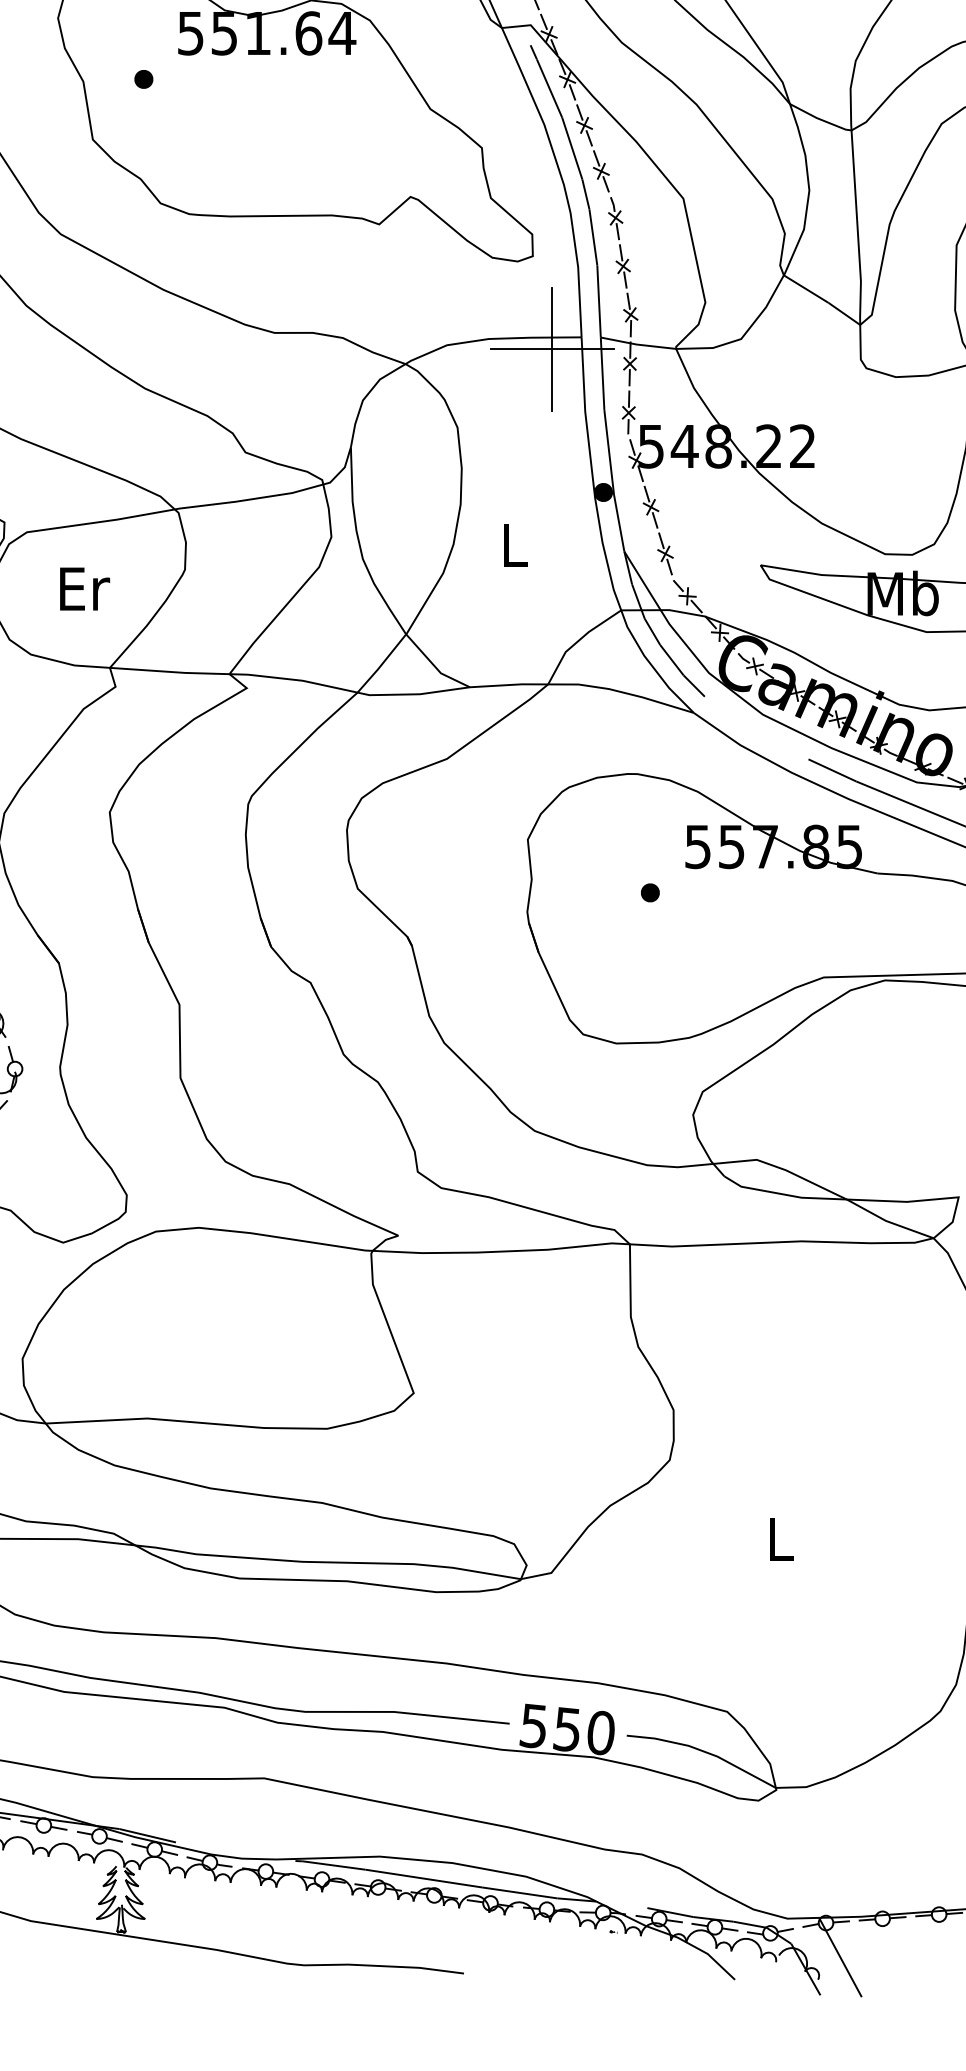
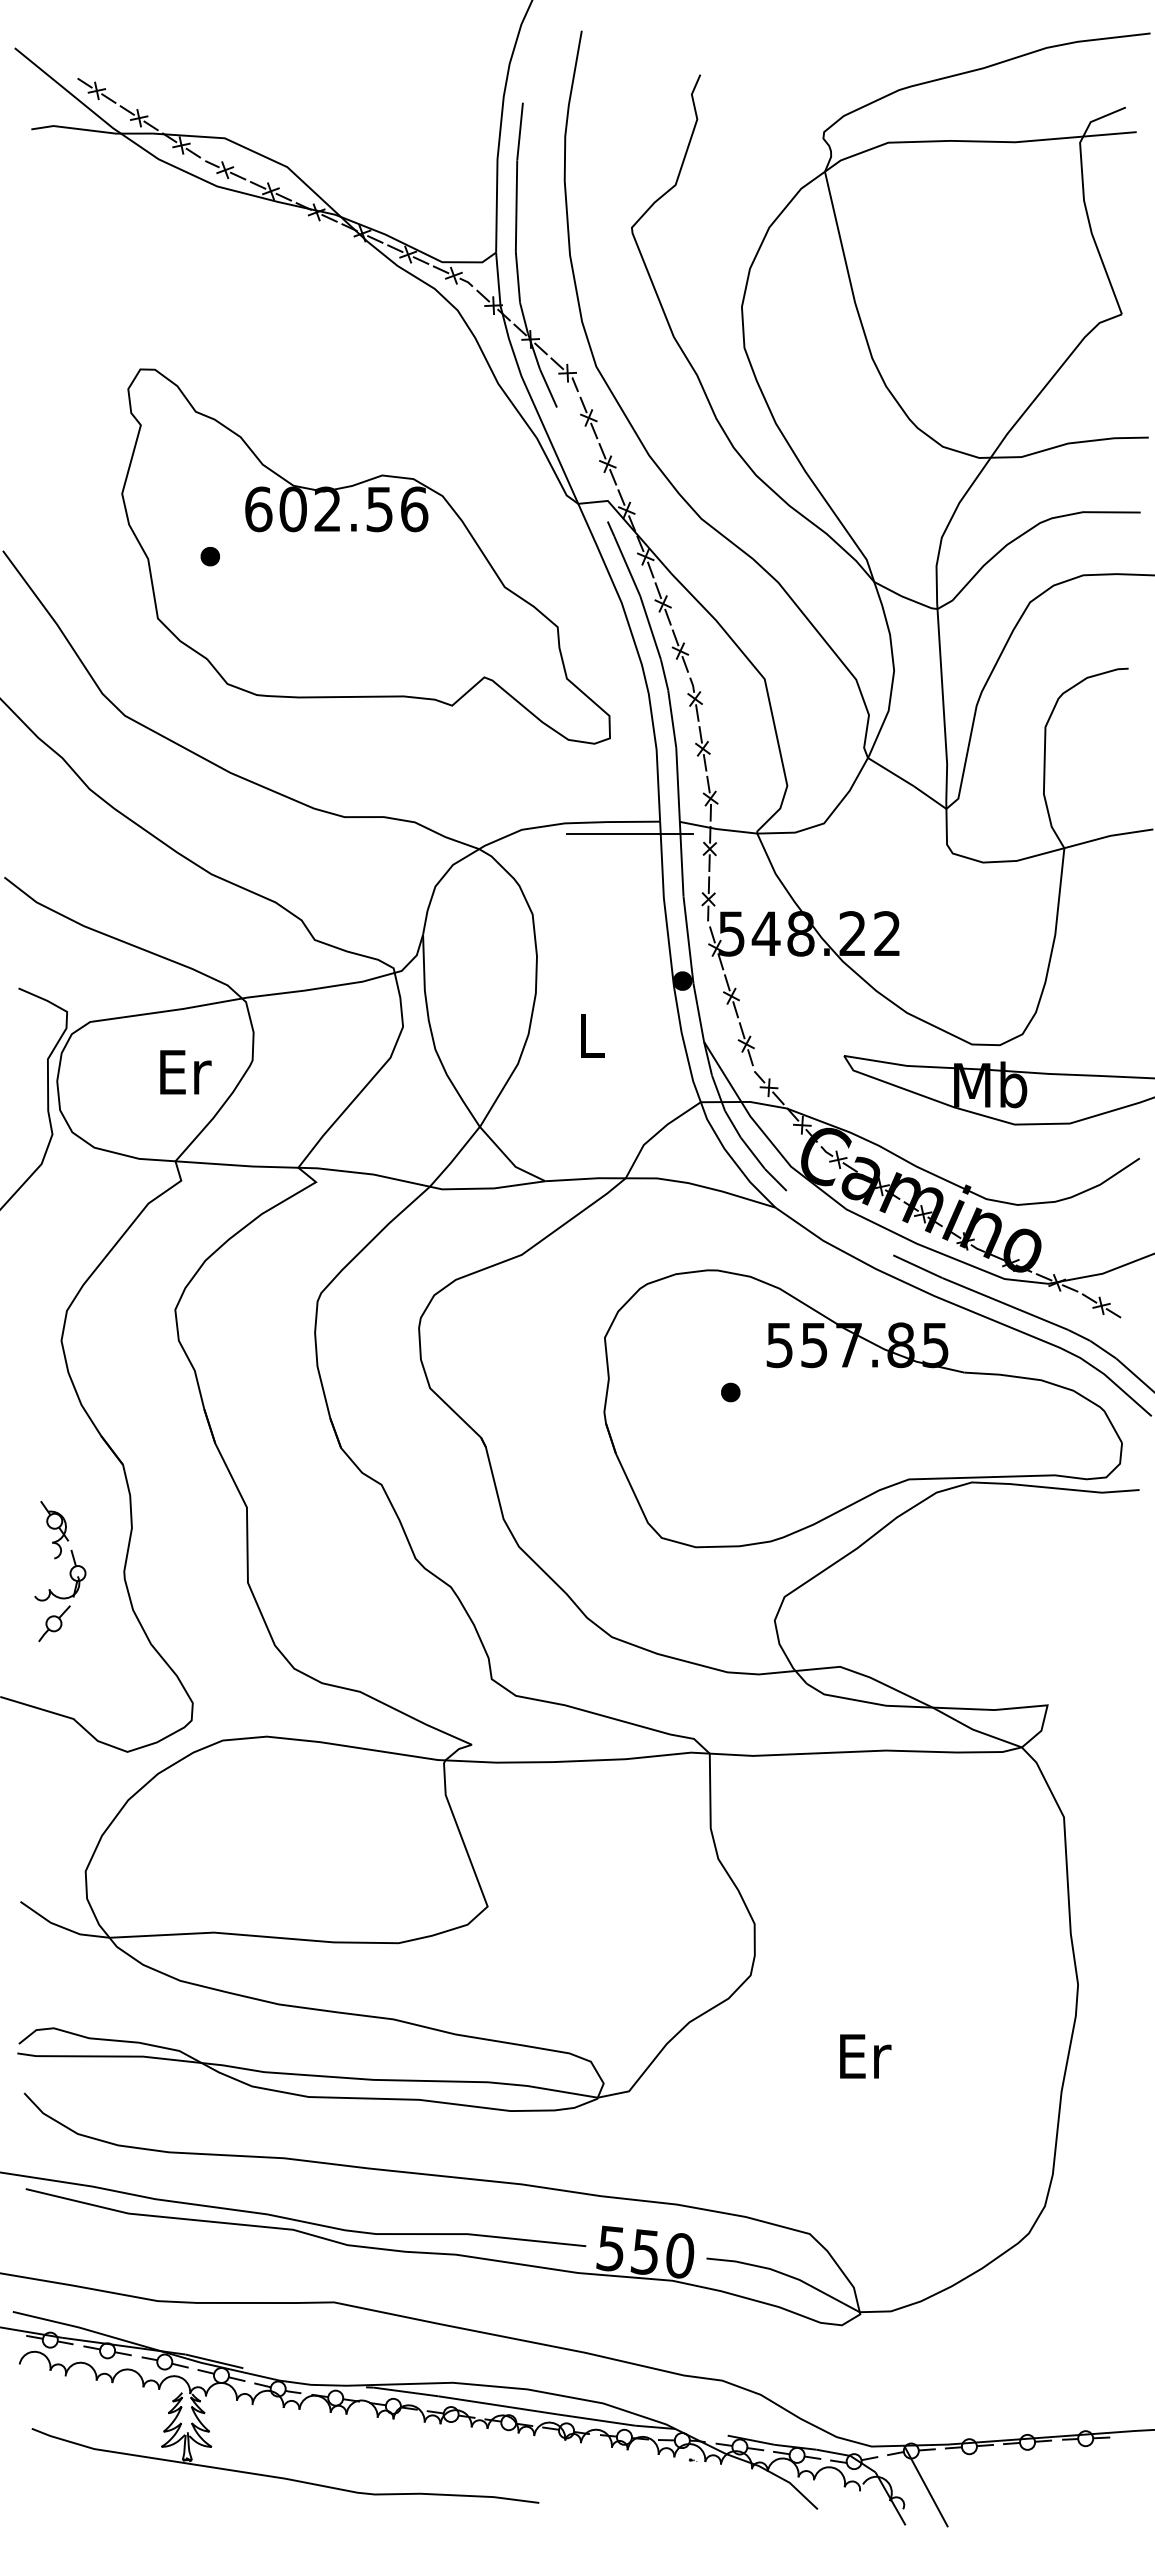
text: (266, 33) -> (336, 509), 551.64 -> 602.56
line: (552, 349) -> (630, 834), removed
text: (84, 589) -> (185, 1072), moved
text: (781, 1539) -> (865, 2056), L -> Er

